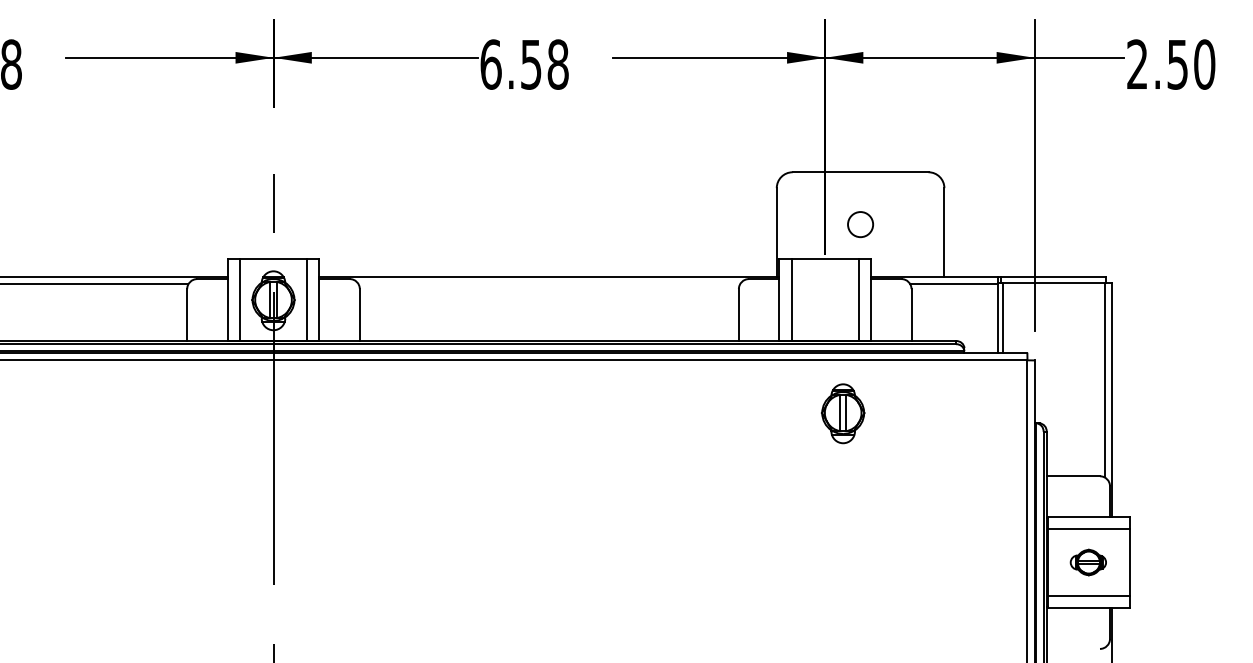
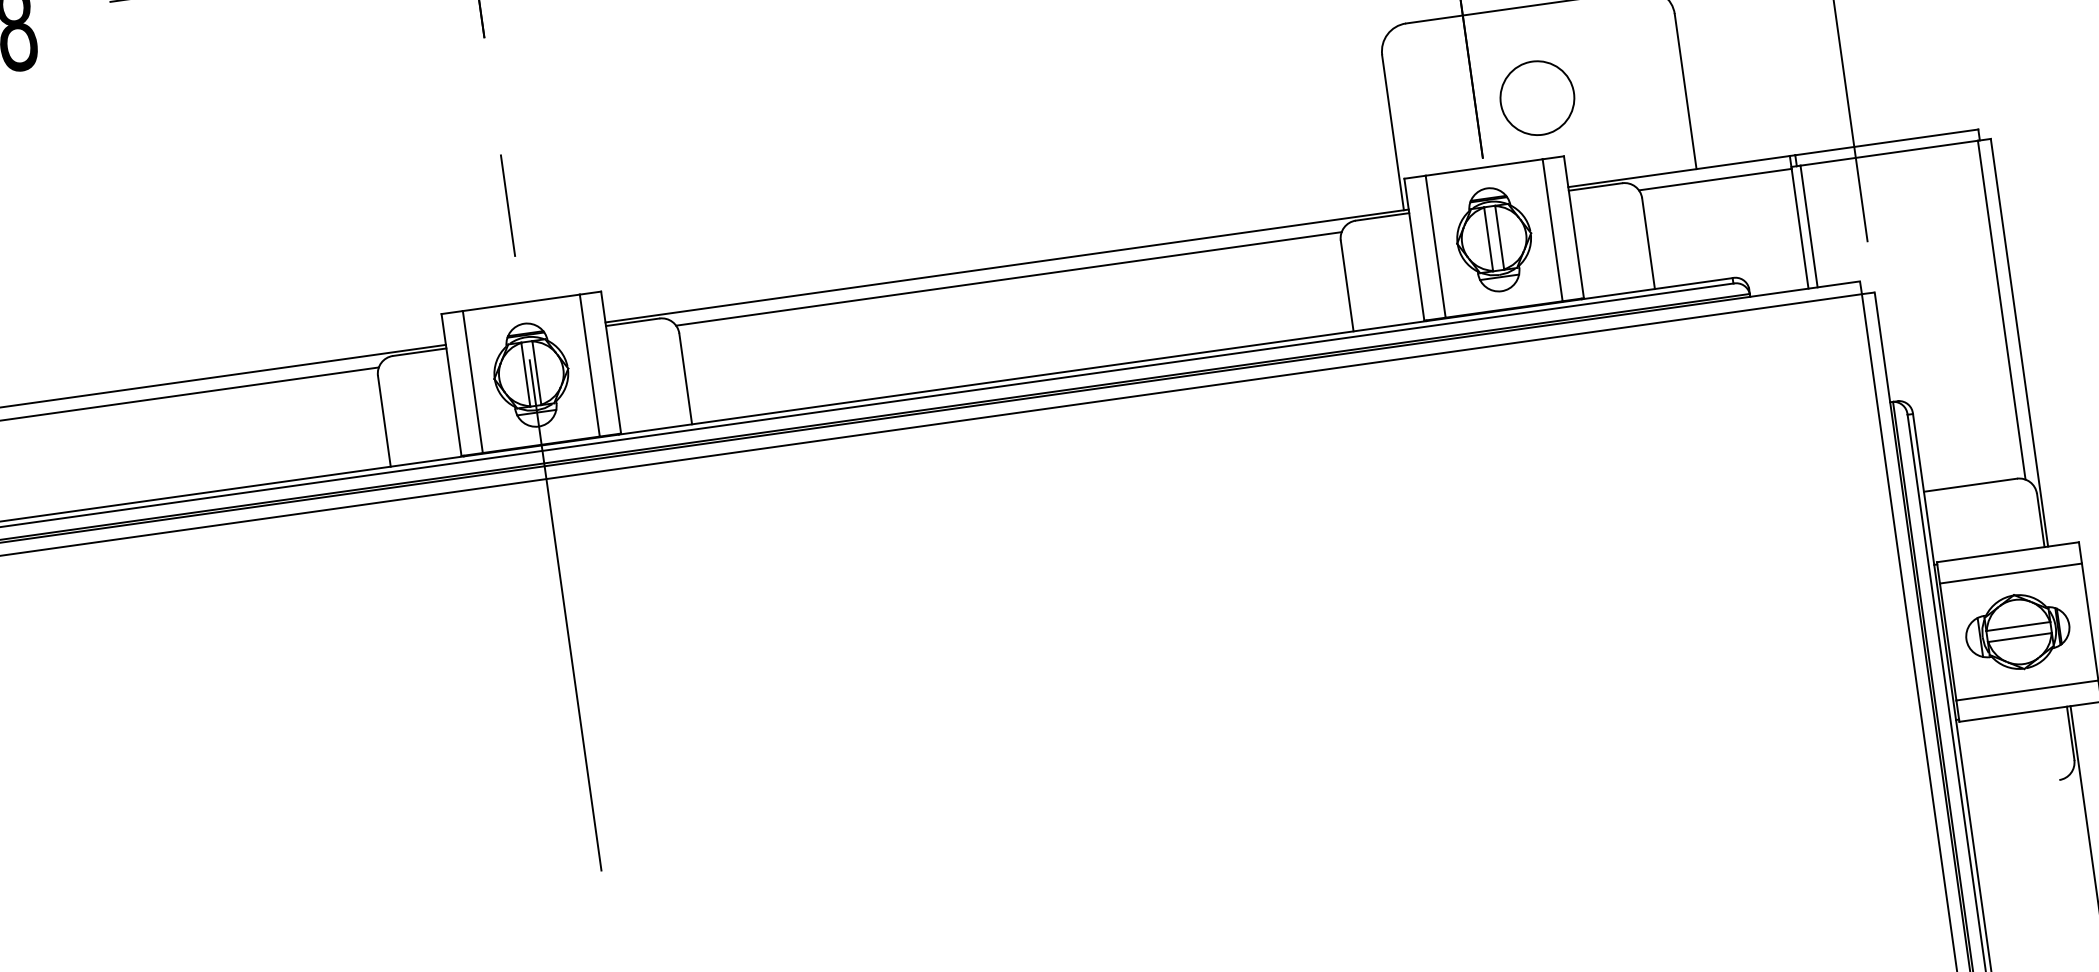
circle: (860, 224) -> (1537, 98), size x1.67
line: (549, 284) -> (1009, 279), added
part: (843, 413) -> (1494, 239), moved
part: (1088, 562) -> (2018, 631), size x1.67

